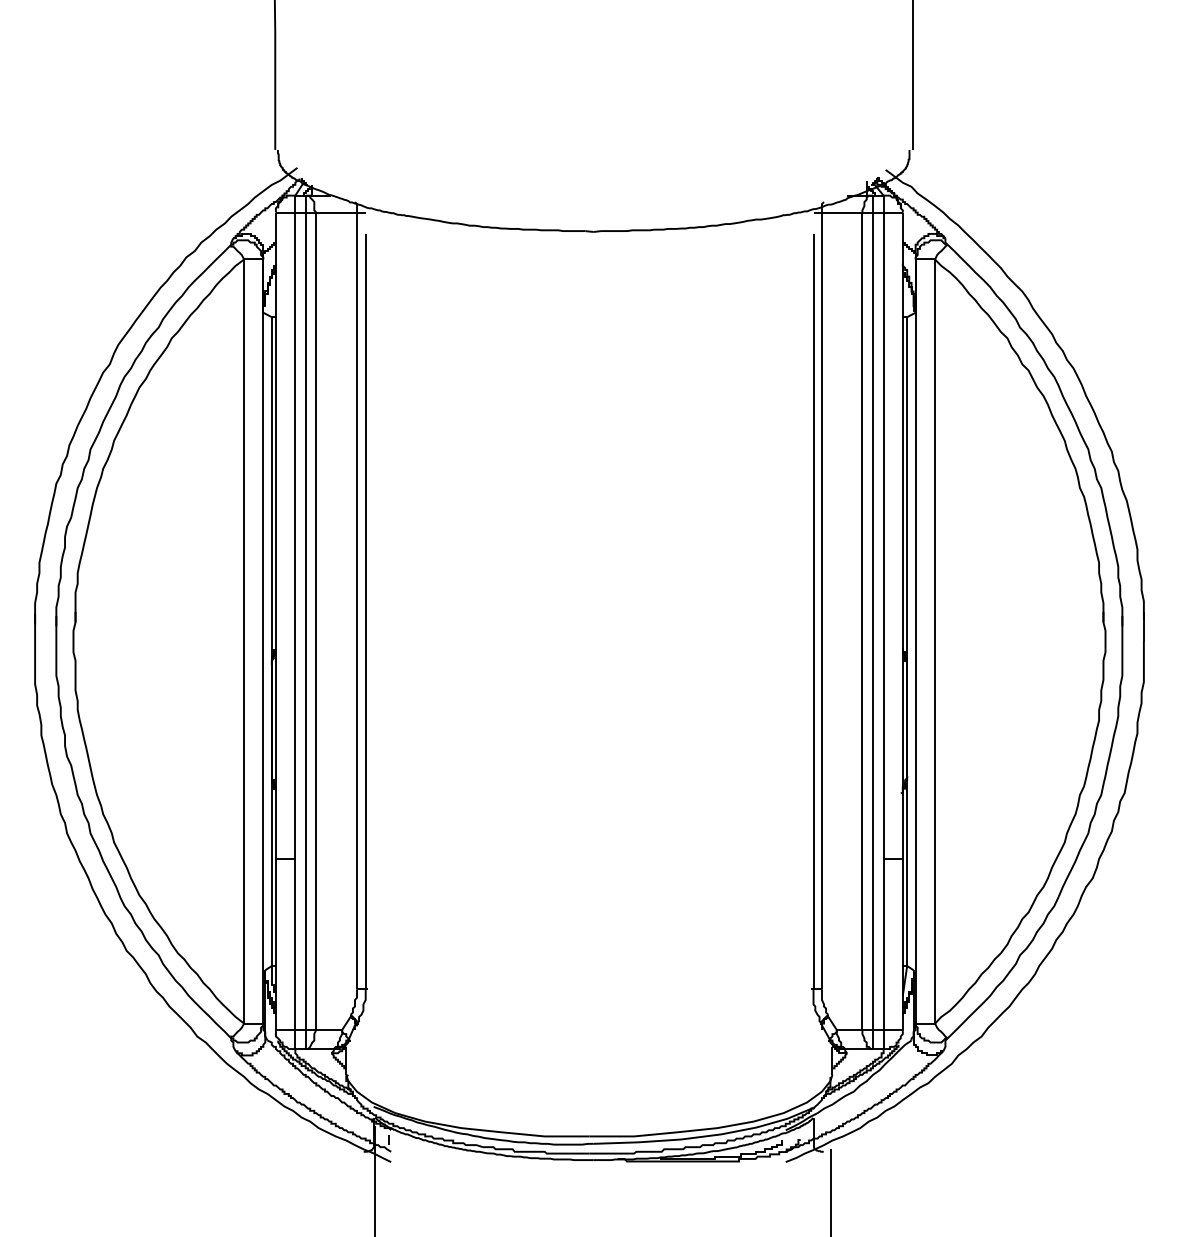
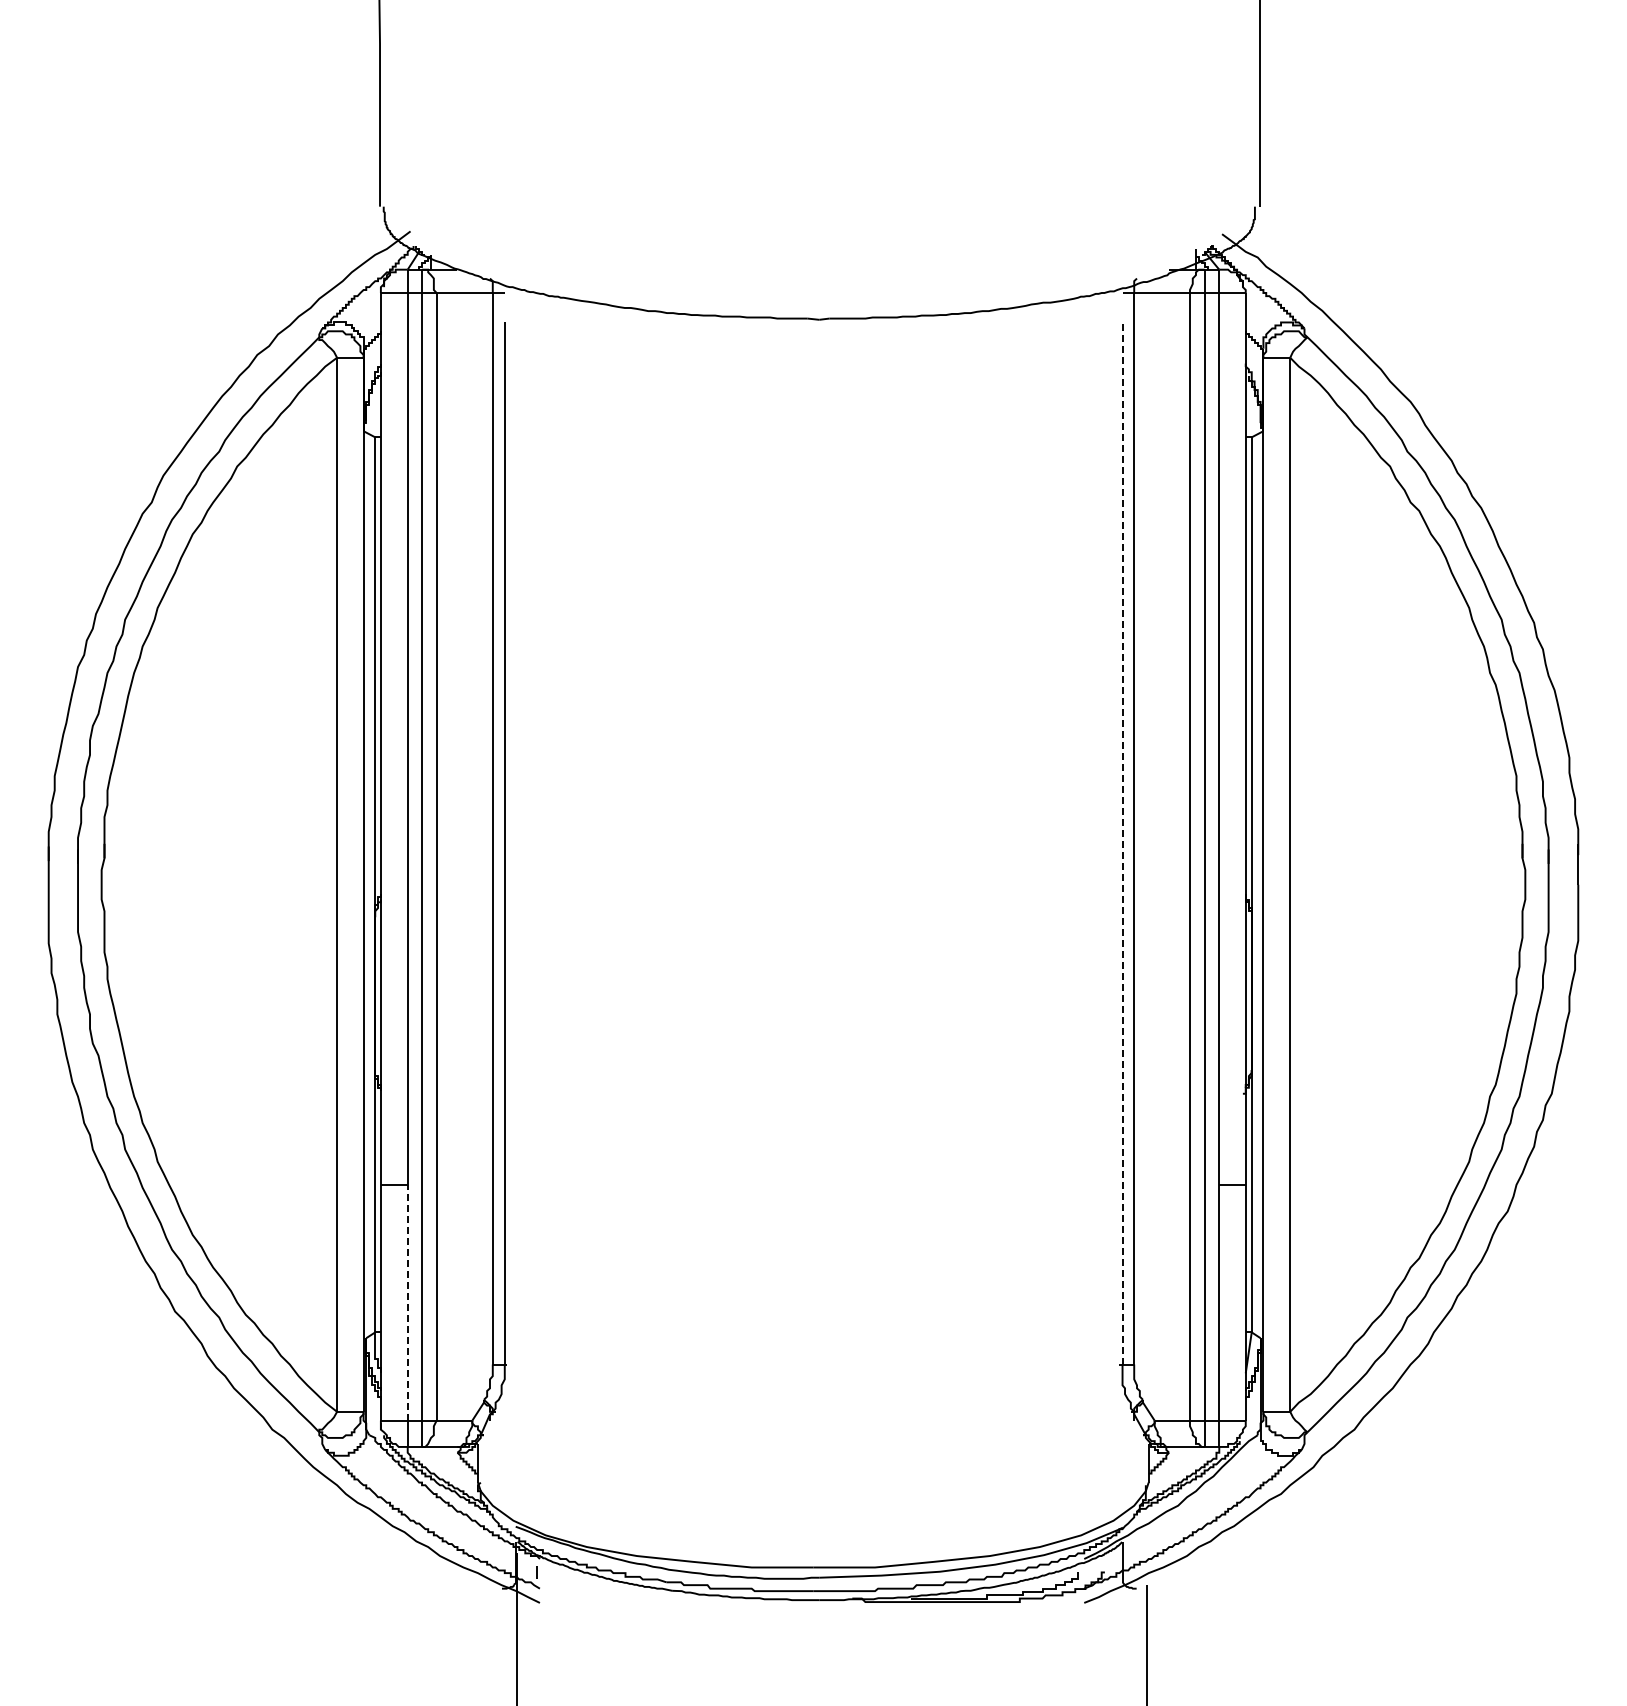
line: (813, 610) -> (1122, 842), solid -> dashed
line: (295, 944) -> (407, 1302), solid -> dashed

